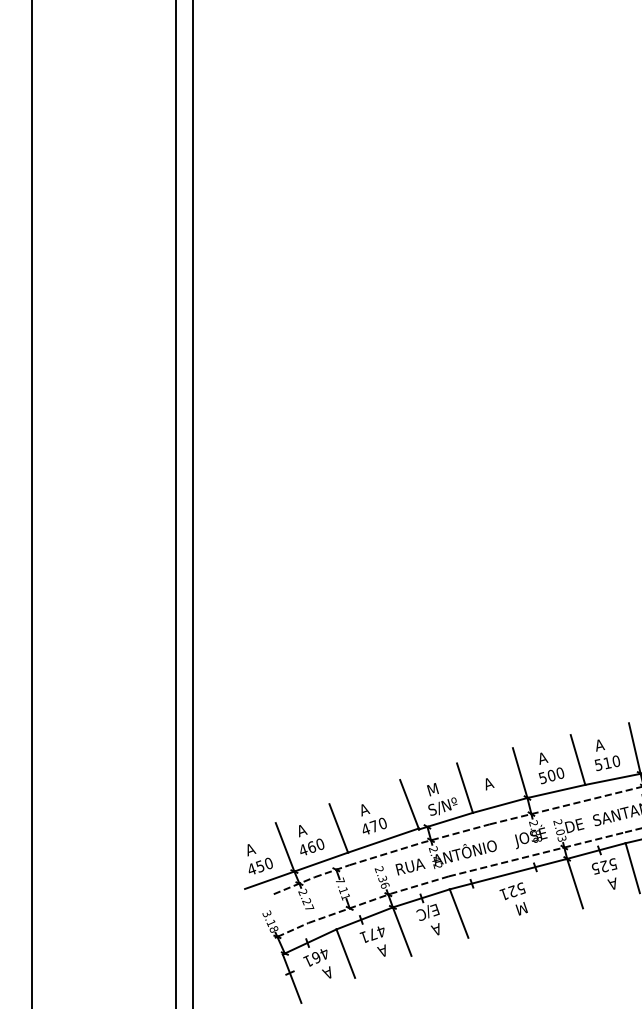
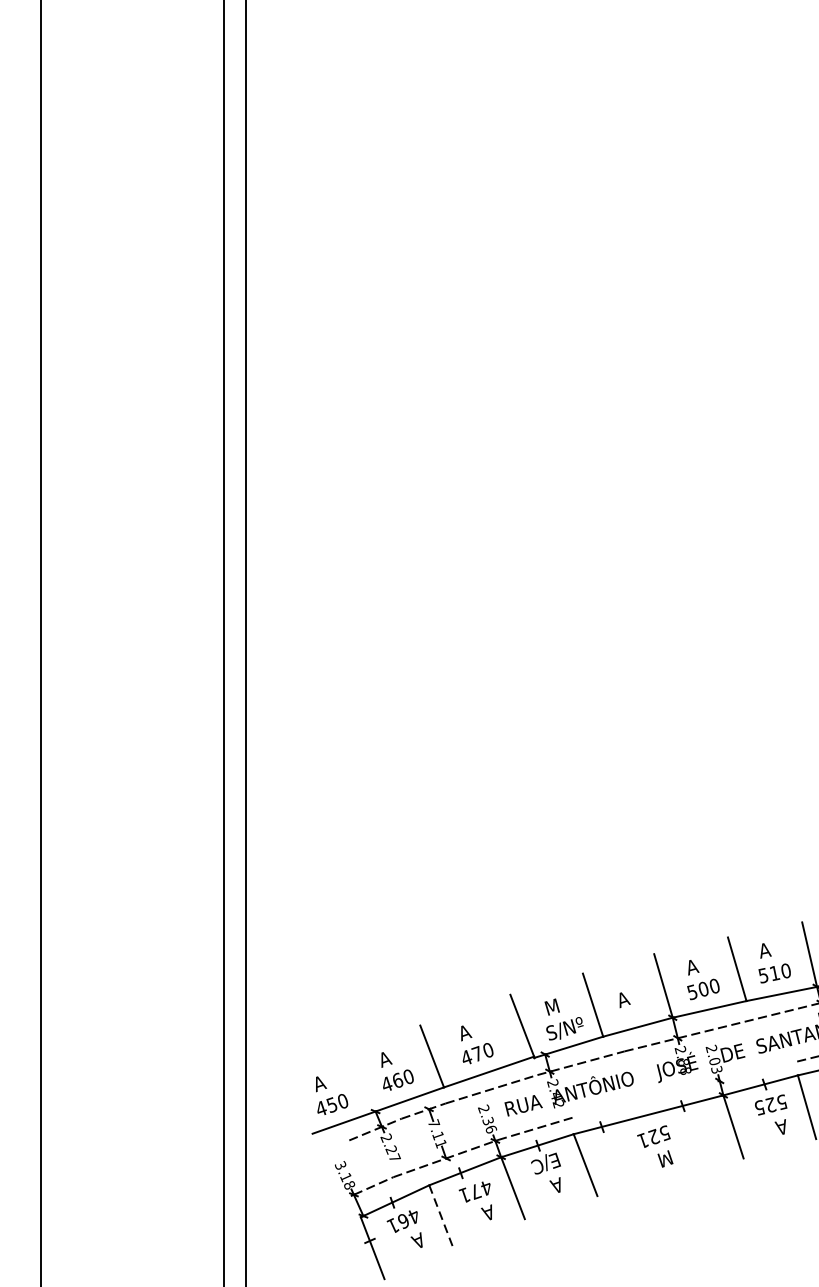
line: (284, 847) -> (362, 1080), removed
line: (536, 854) -> (684, 1089), removed
line: (345, 953) -> (440, 1216), solid -> dashed

